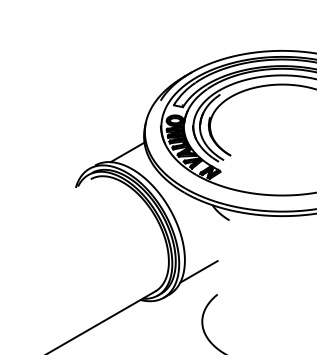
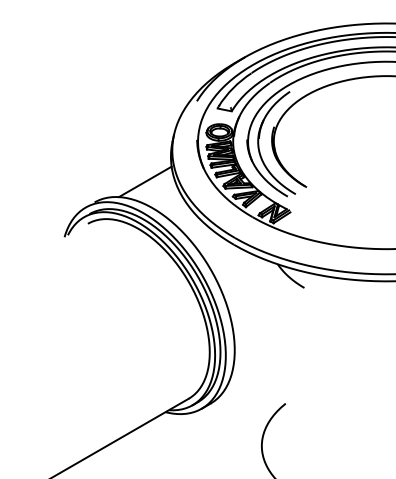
line: (198, 271) -> (255, 367), removed

